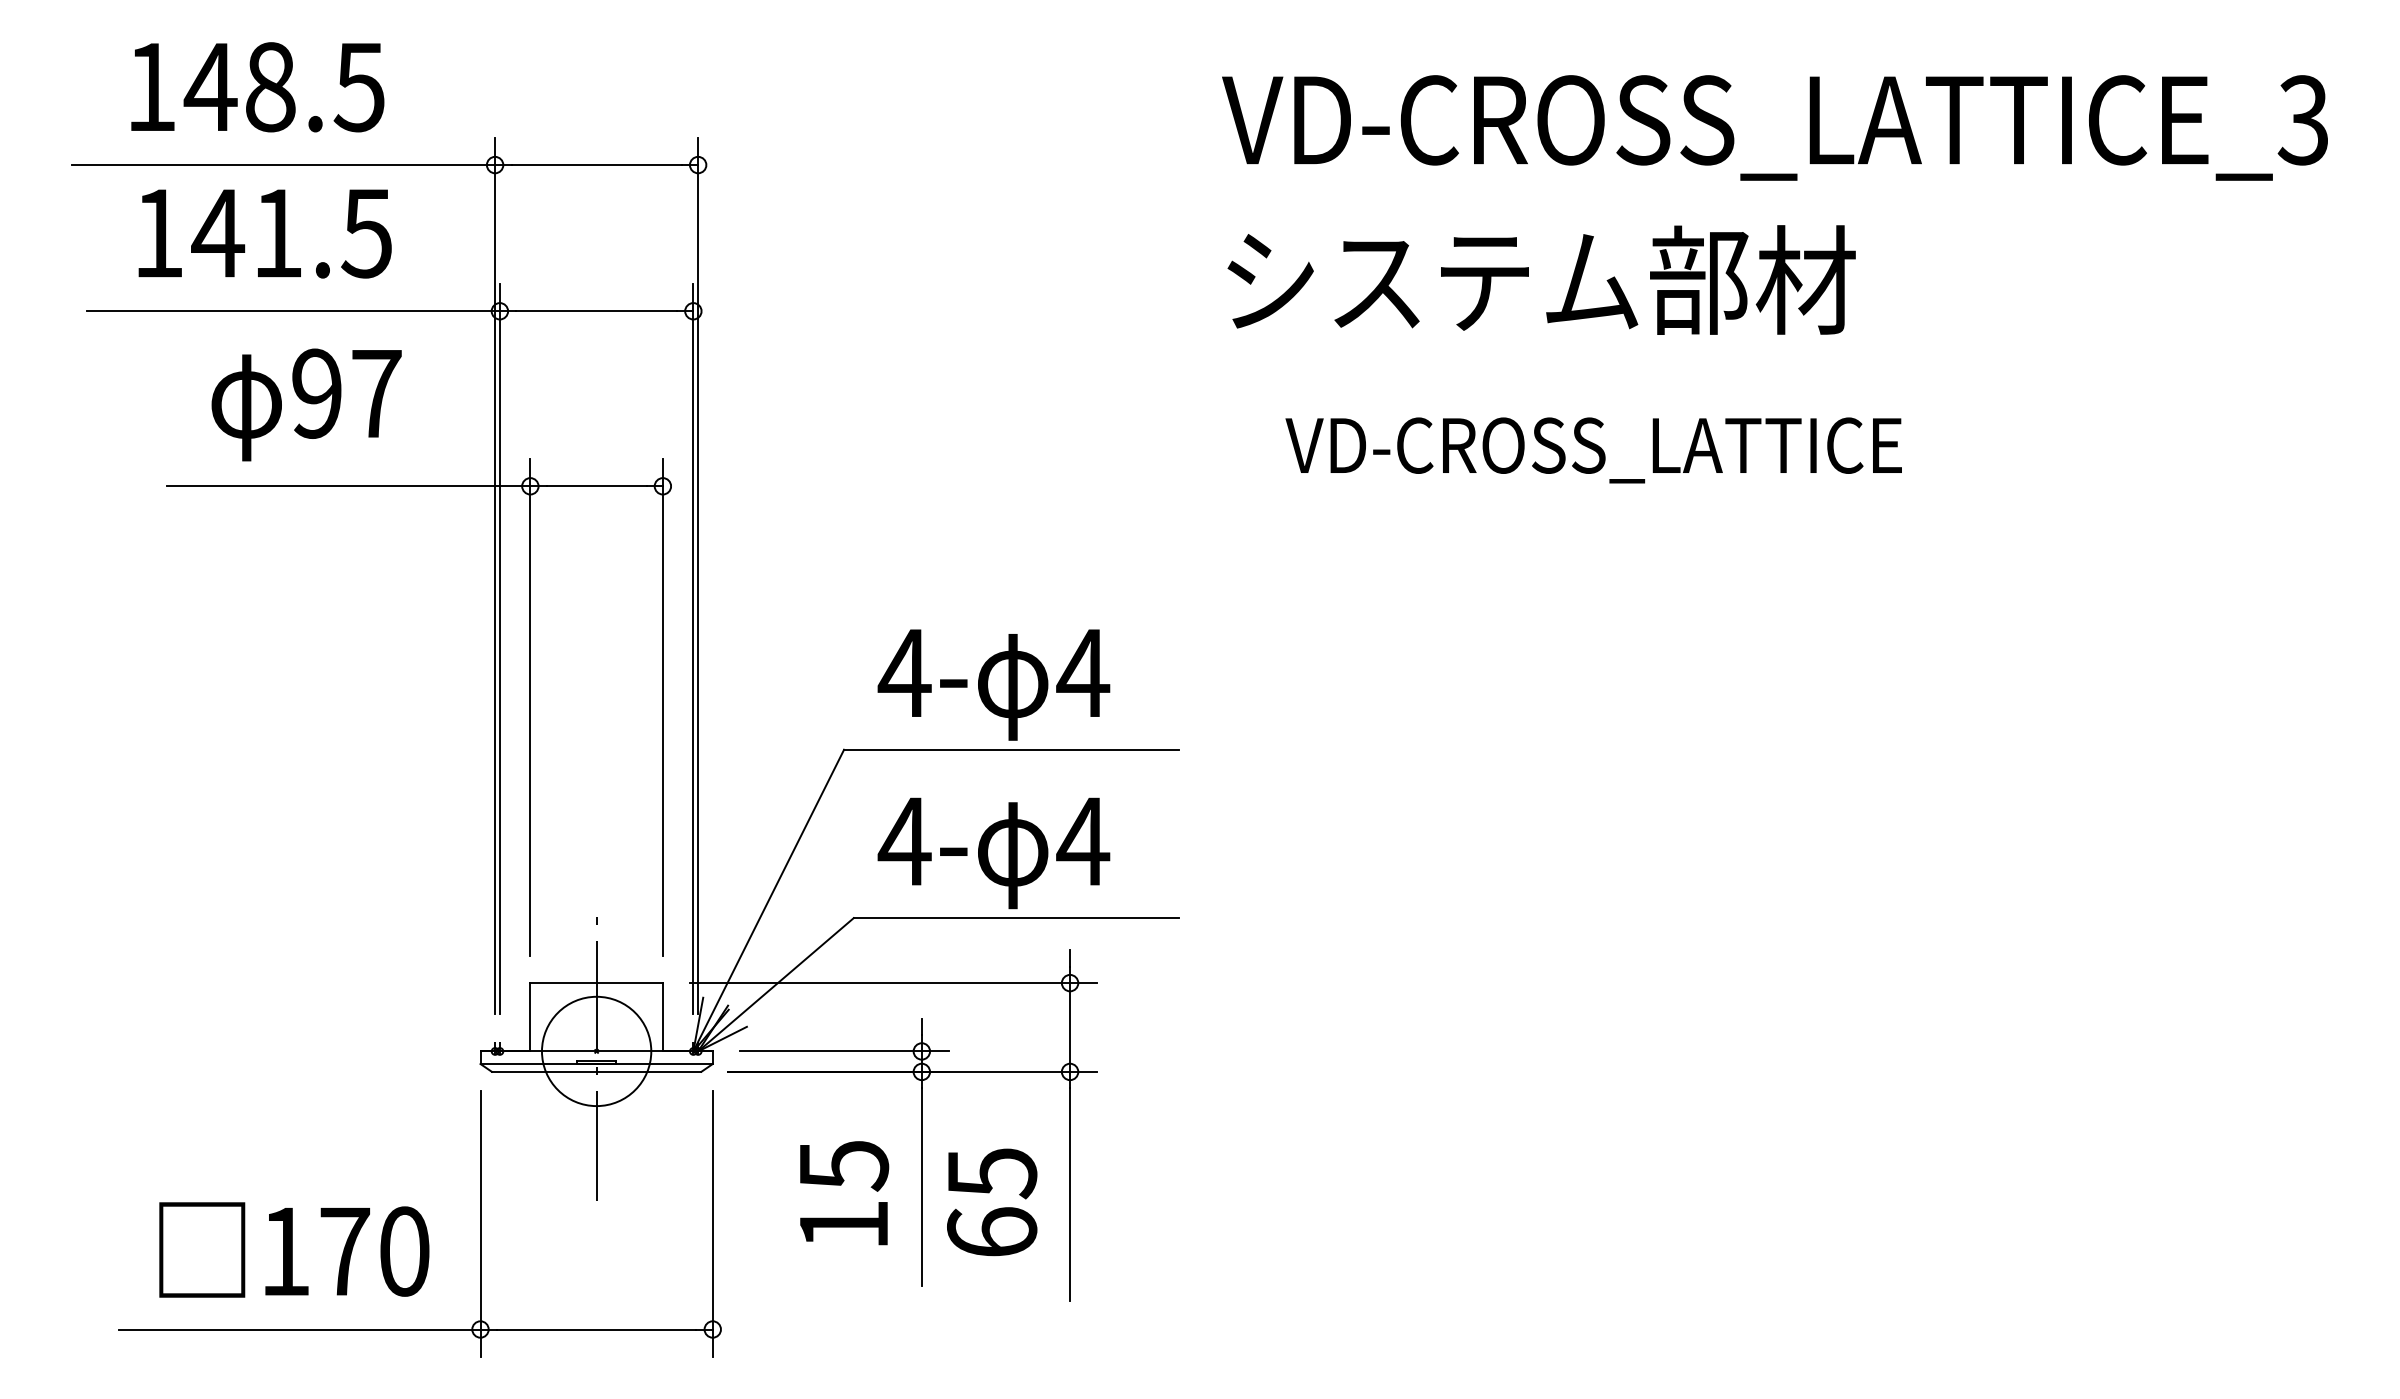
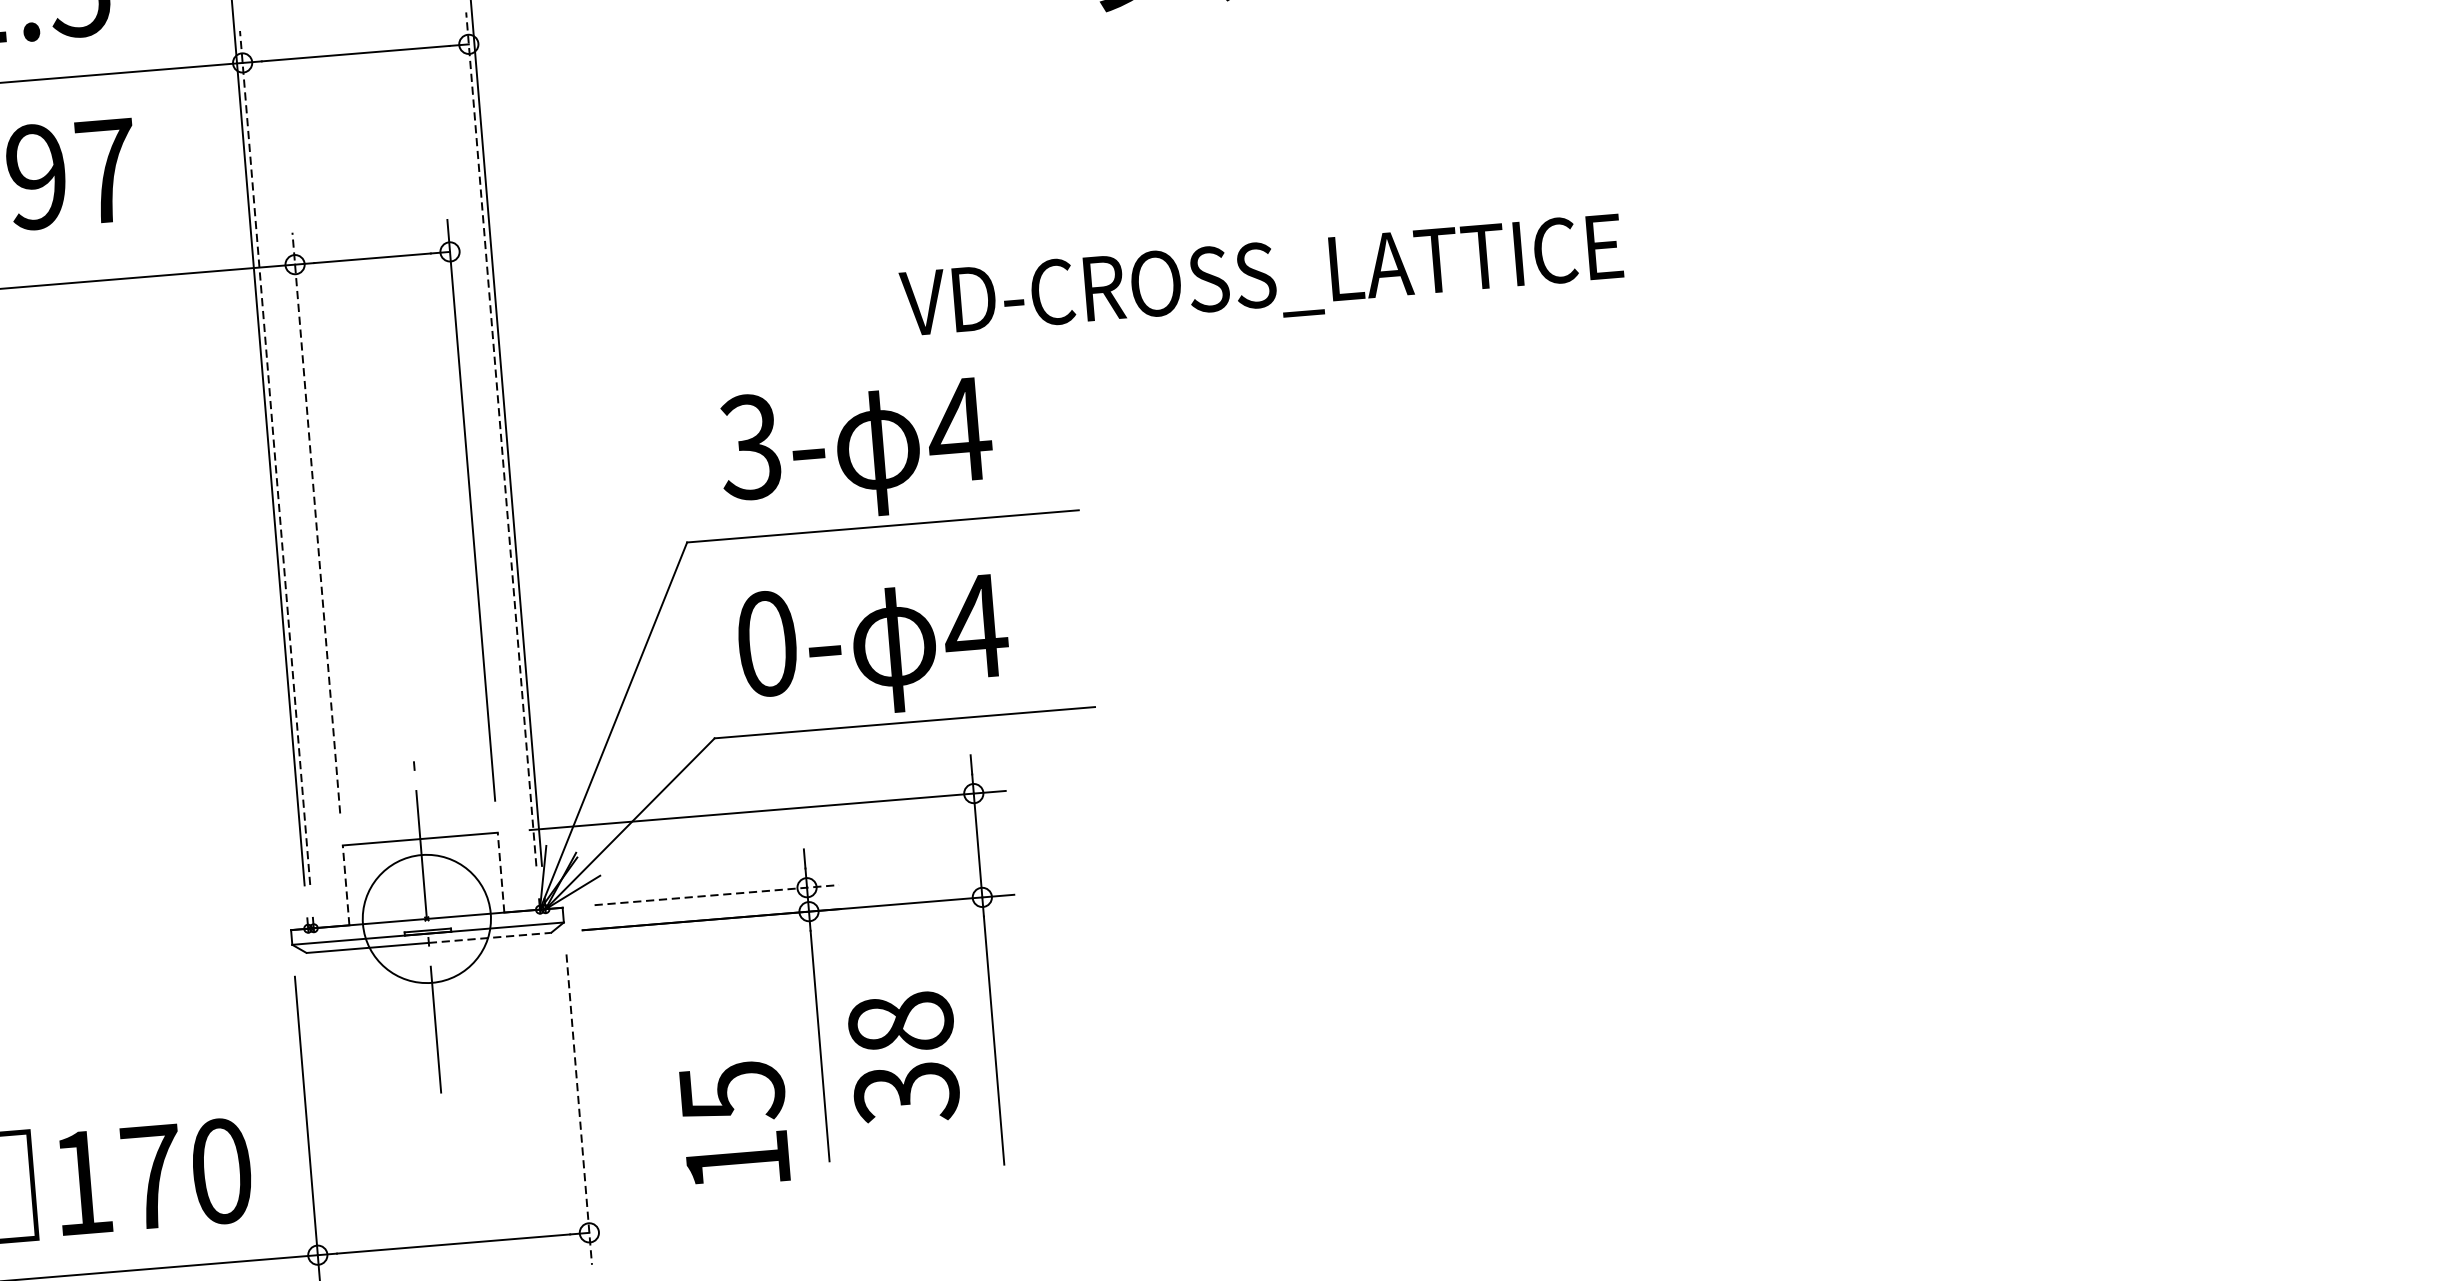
text: (1593, 450) -> (1261, 280), moved
line: (499, 648) -> (274, 457), solid -> dashed
line: (693, 648) -> (501, 438), solid -> dashed
text: (904, 673) -> (750, 447), 4- -> 3-
line: (530, 706) -> (316, 522), solid -> dashed
text: (904, 841) -> (766, 643), 4- -> 0-
line: (530, 1016) -> (346, 884), solid -> dashed
line: (662, 1016) -> (500, 871), solid -> dashed
line: (844, 1051) -> (716, 895), solid -> dashed
line: (649, 1071) -> (490, 937), solid -> dashed
text: (844, 1193) -> (735, 1124), moved
text: (992, 1203) -> (904, 1058), 65 -> 38
line: (712, 1224) -> (578, 1110), solid -> dashed

